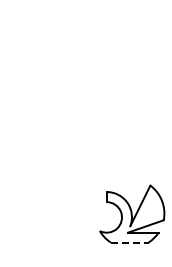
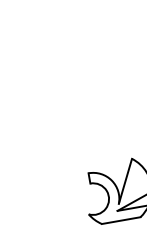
line: (129, 242) -> (120, 220), dashed -> solid

